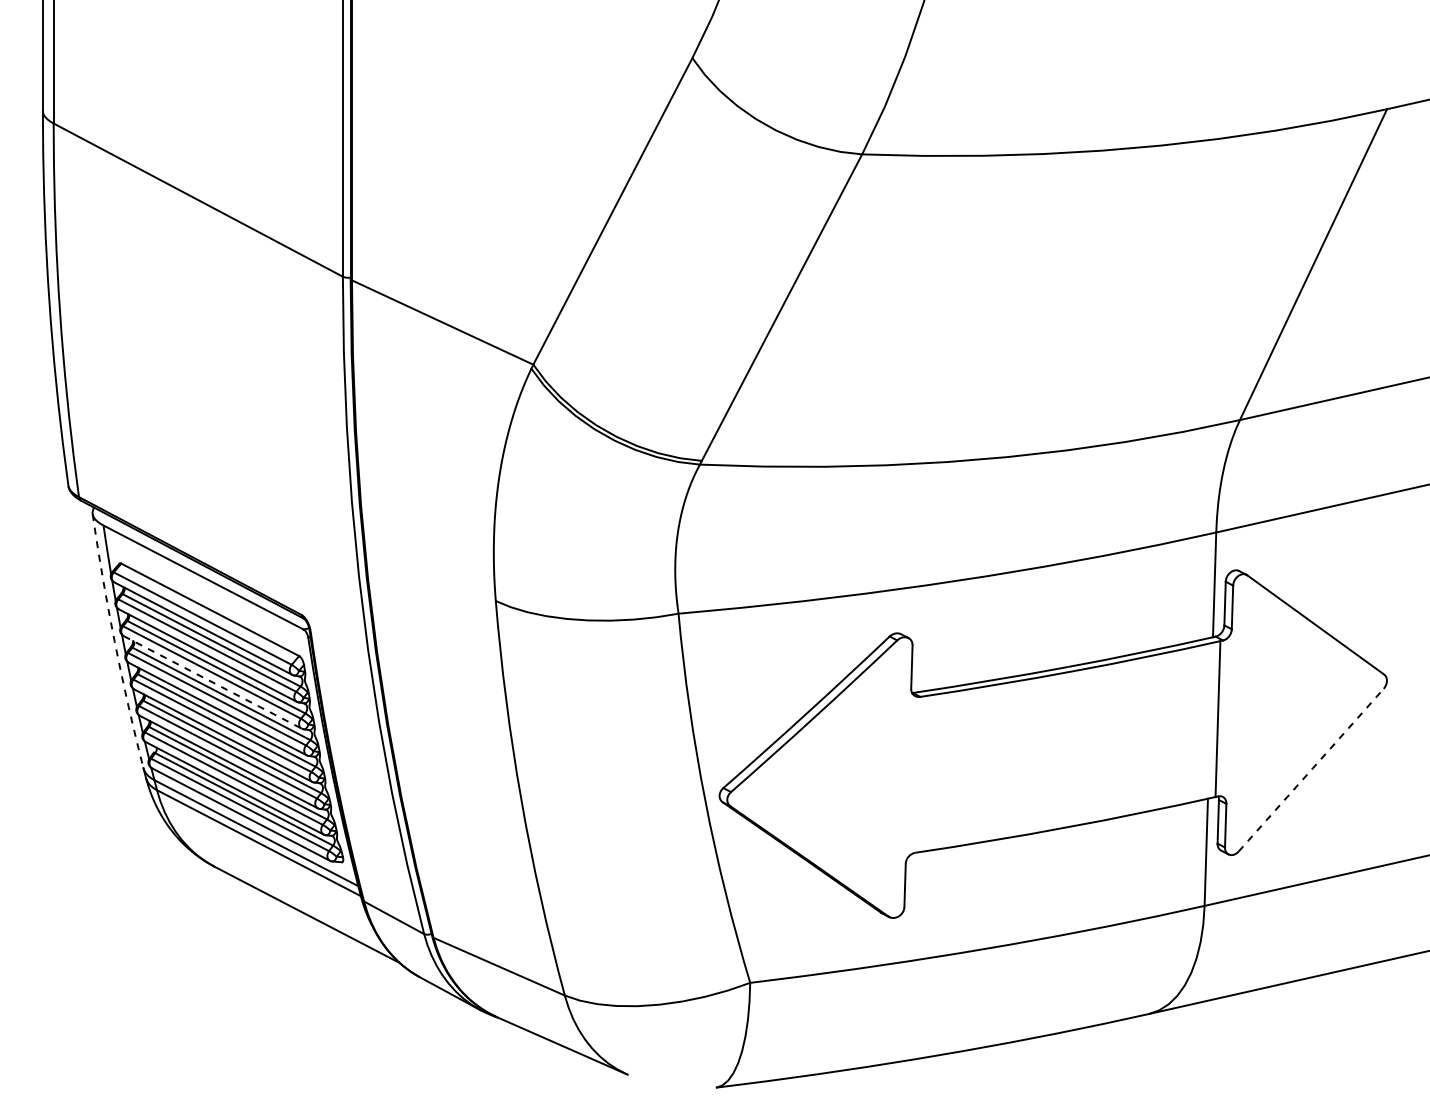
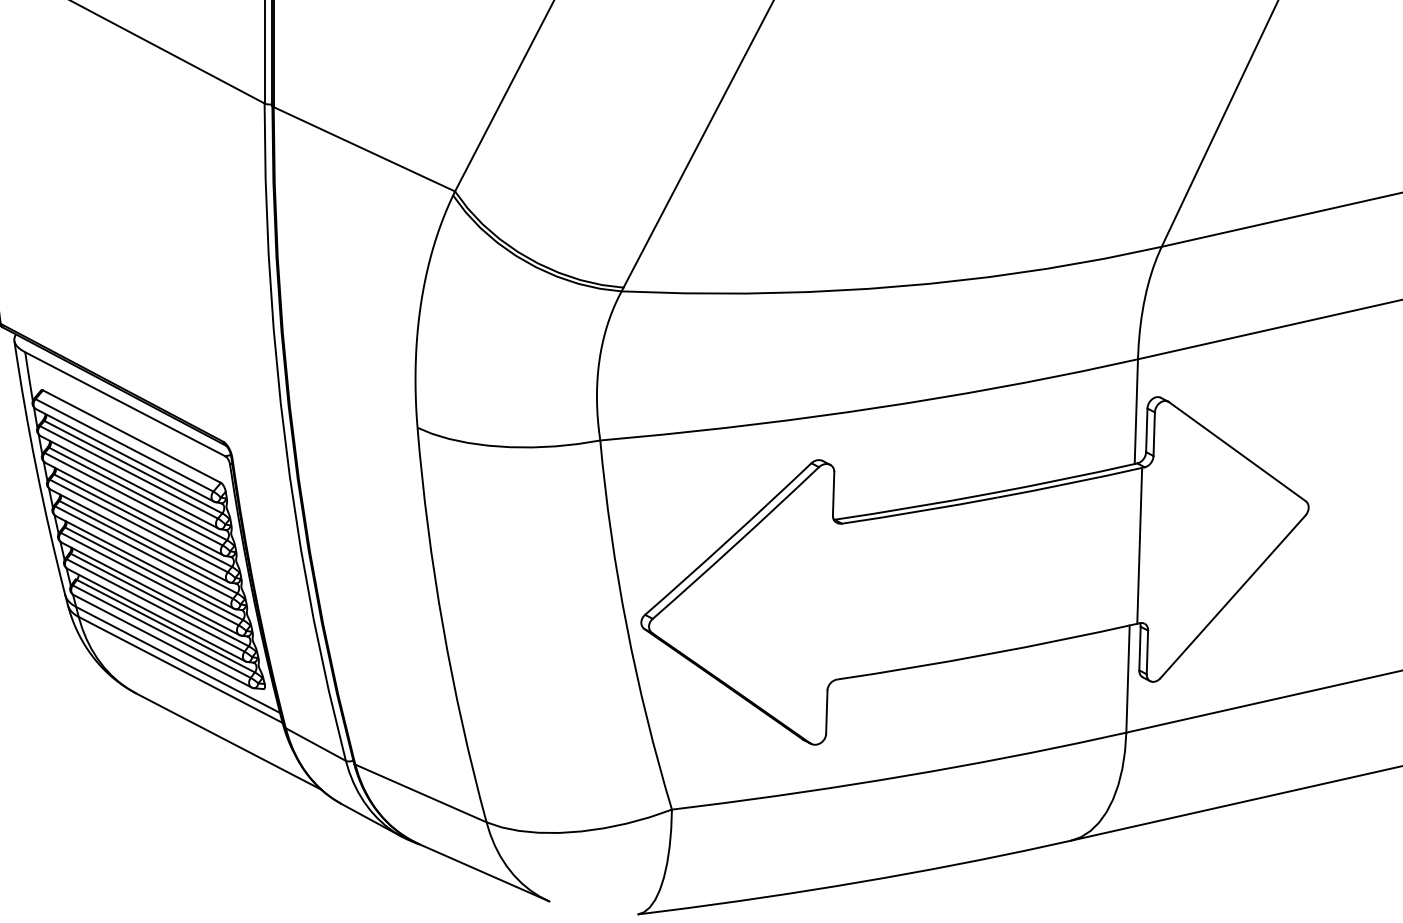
arc: (114, 641) -> (36, 468), dashed -> solid
line: (213, 682) -> (135, 509), dashed -> solid
line: (1311, 770) -> (1233, 597), dashed -> solid

